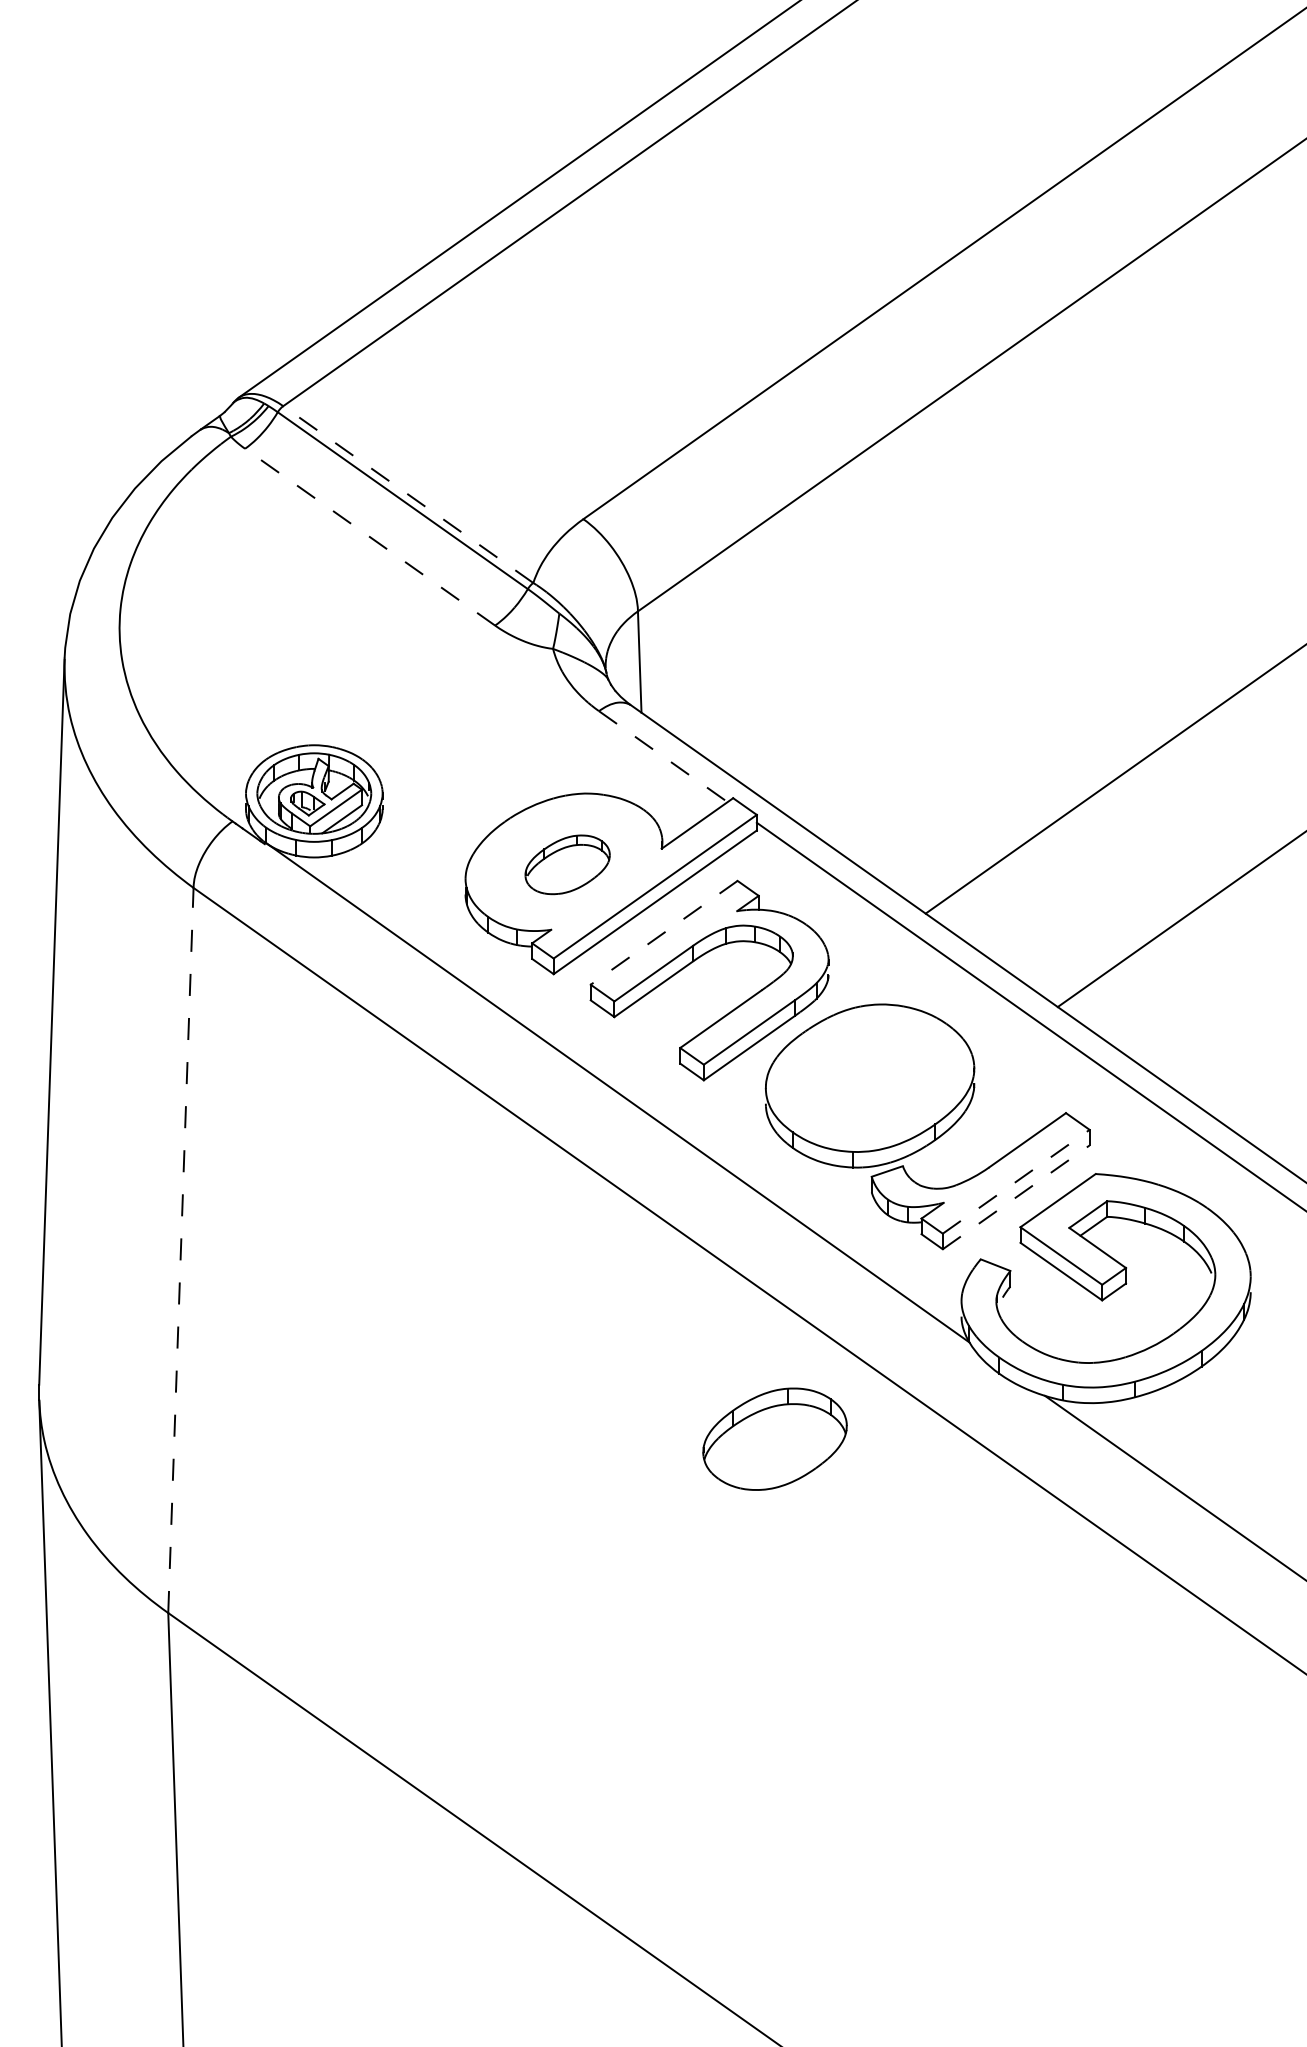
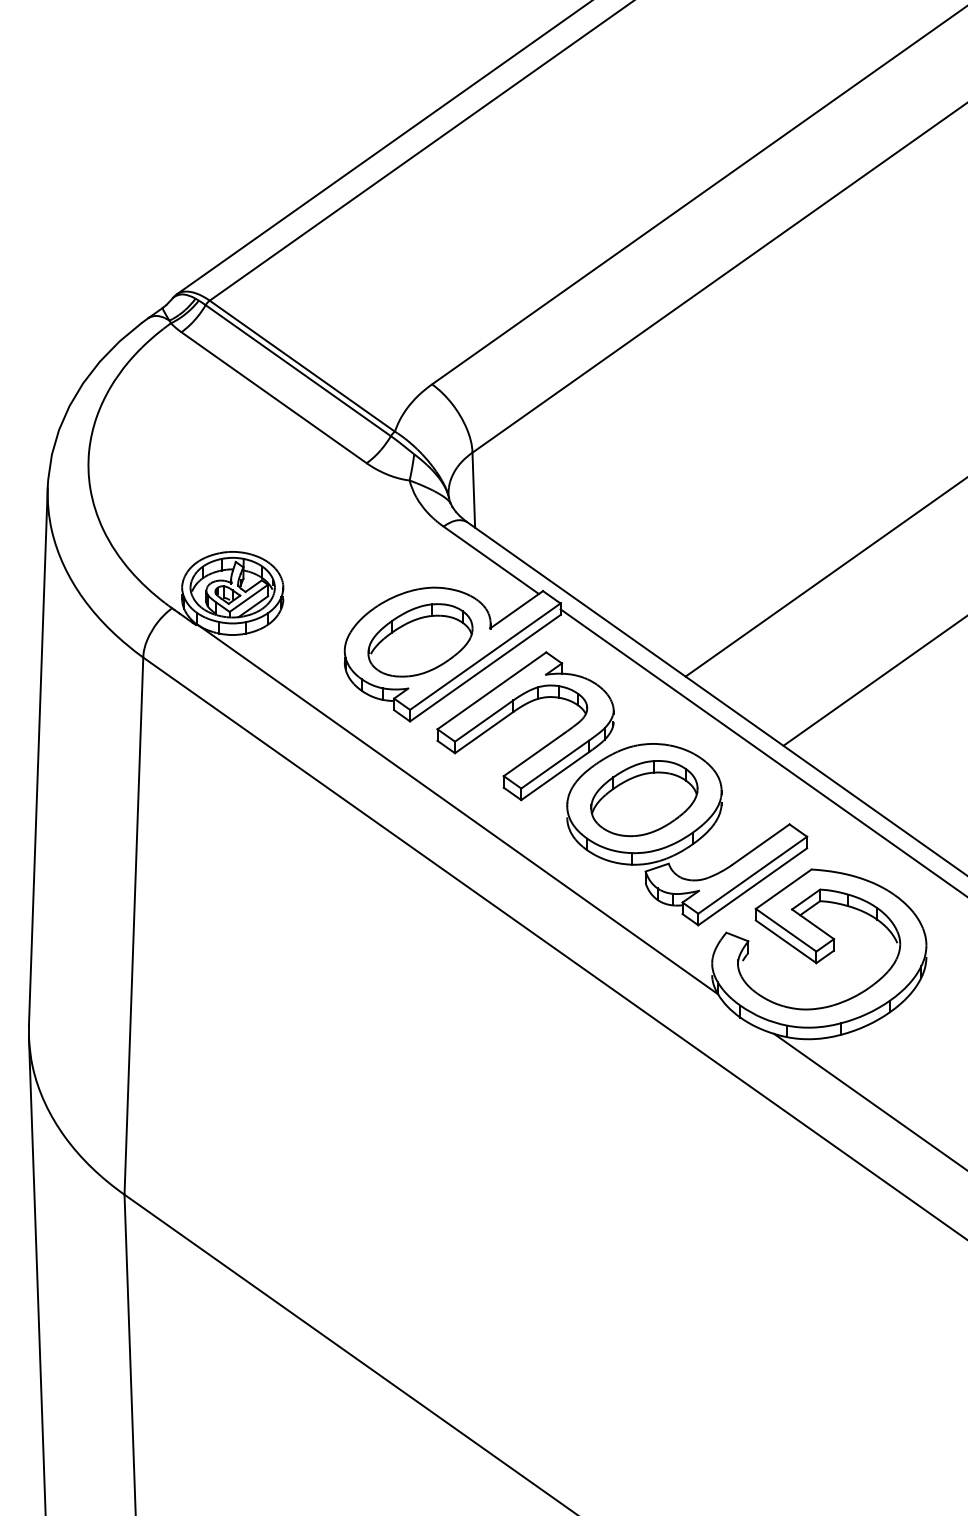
line: (407, 494) -> (301, 366), dashed -> solid
line: (369, 536) -> (273, 397), dashed -> solid
line: (663, 756) -> (491, 560), dashed -> solid
part: (567, 864) -> (420, 640), size x1.67
line: (664, 932) -> (492, 690), dashed -> solid
line: (1016, 1181) -> (752, 875), dashed -> solid
line: (1016, 1197) -> (752, 886), dashed -> solid
line: (180, 1250) -> (133, 926), dashed -> solid
part: (774, 1438) -> (644, 798), moved

